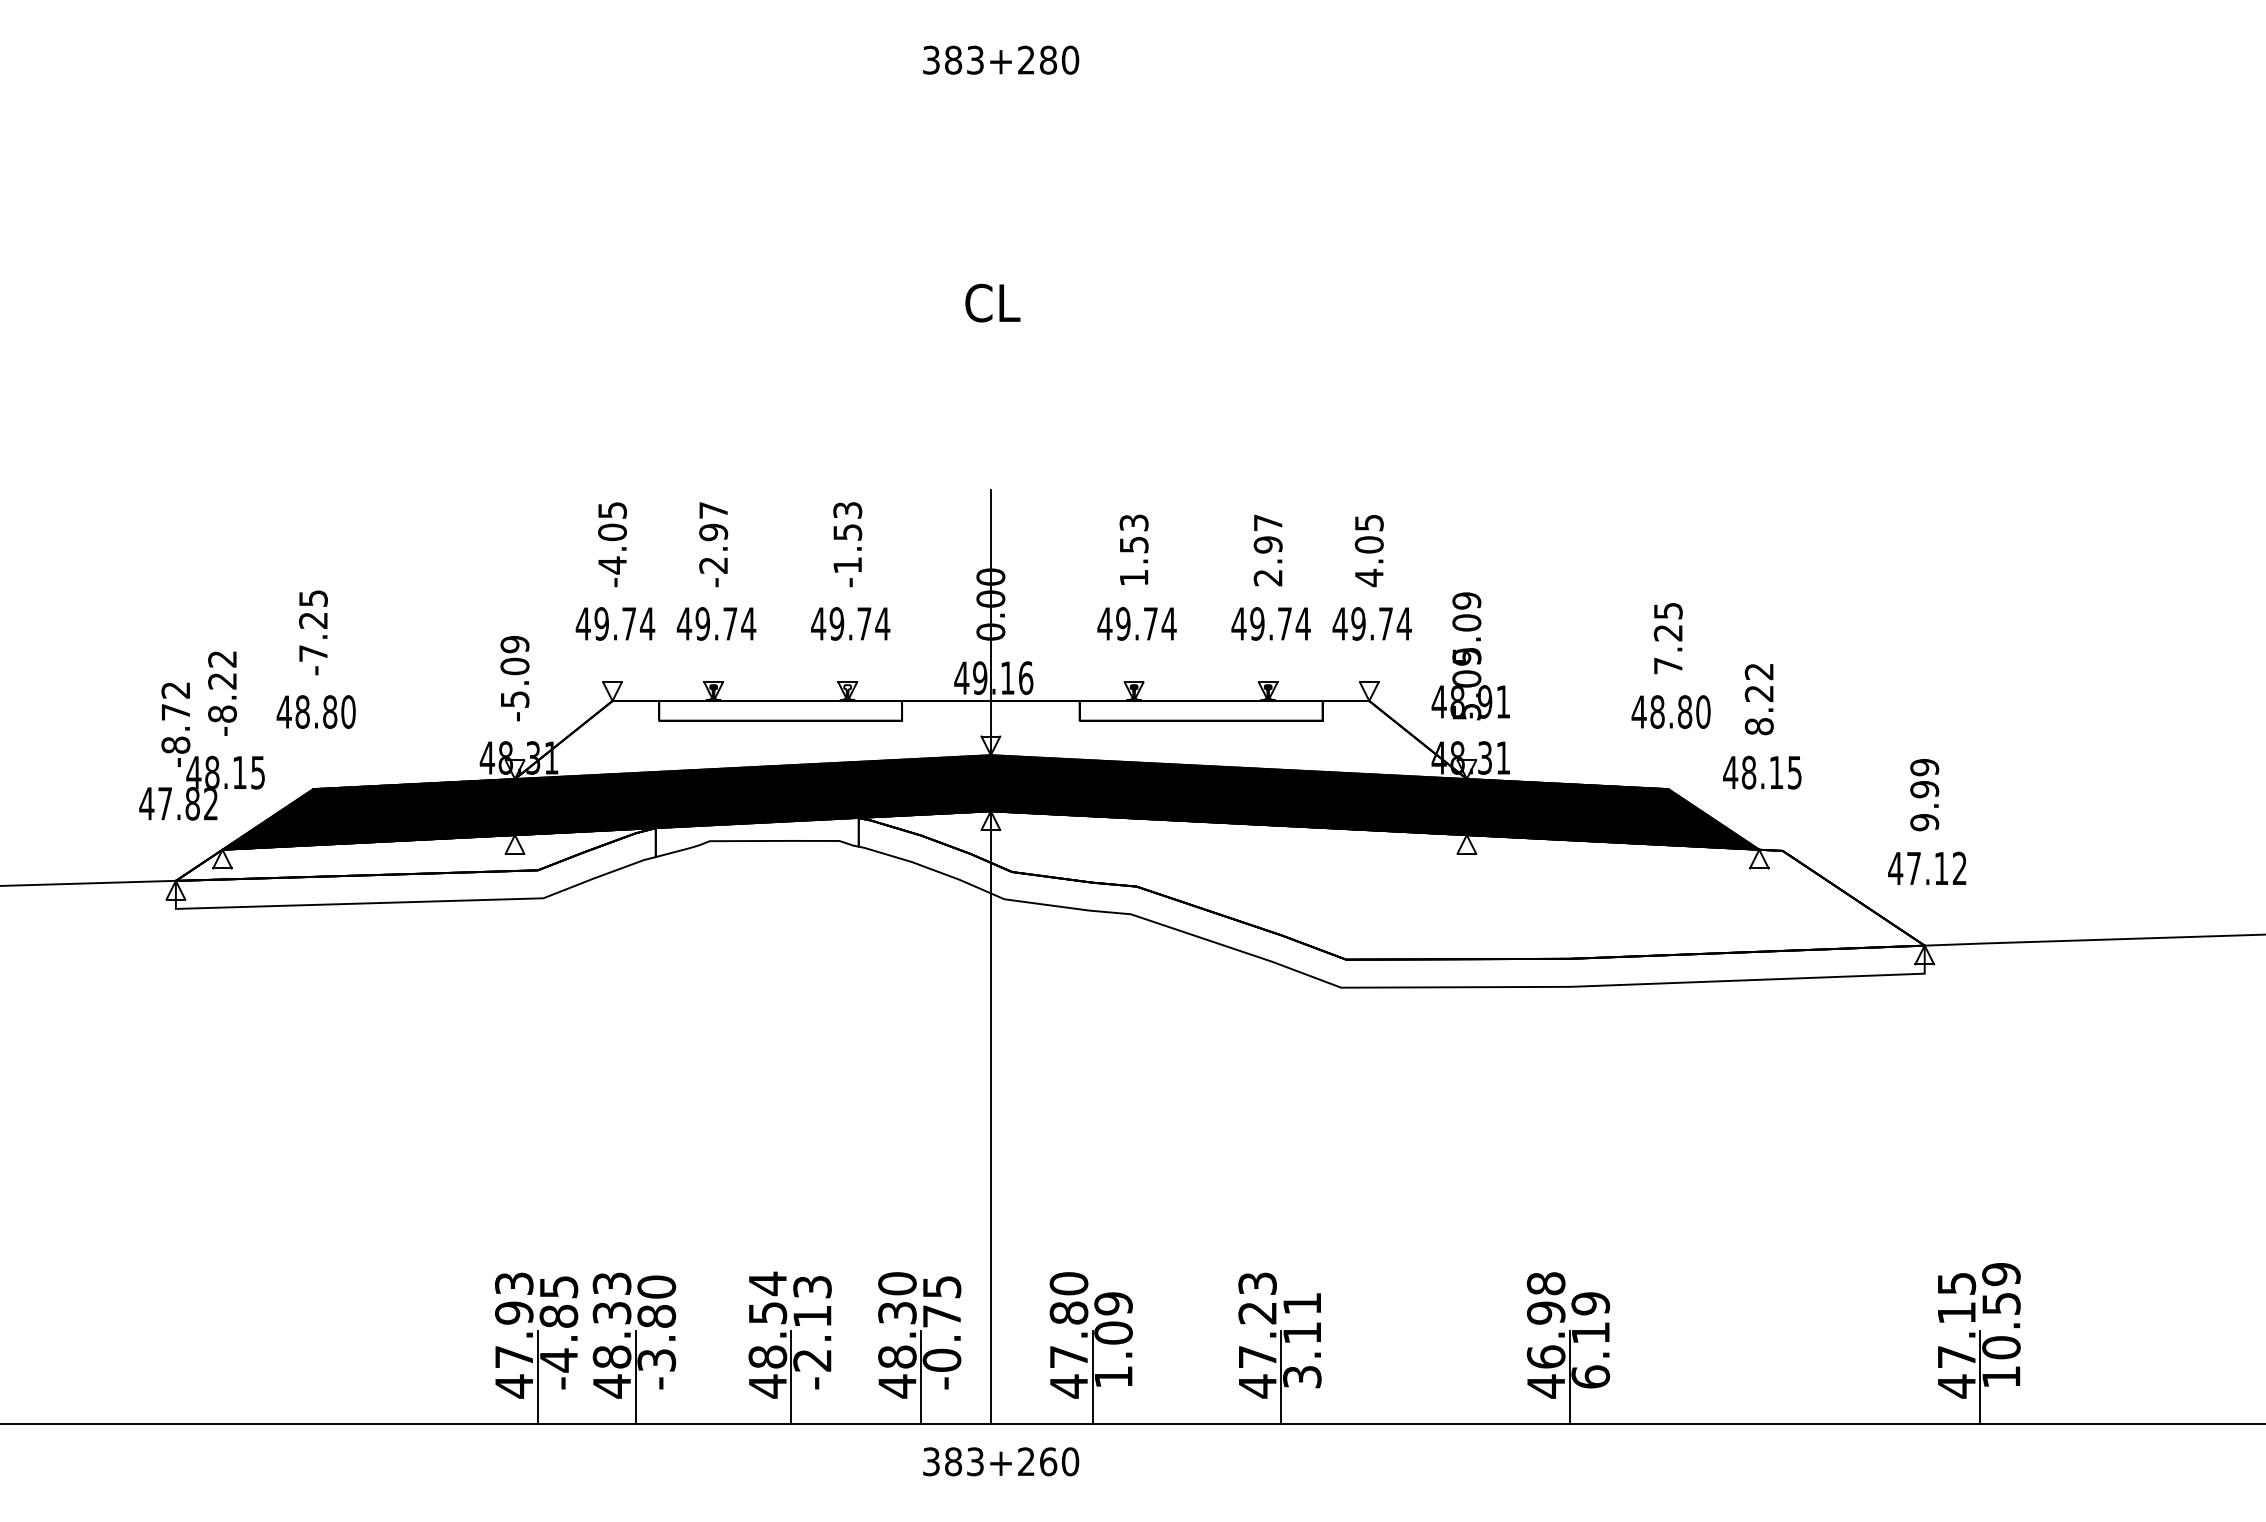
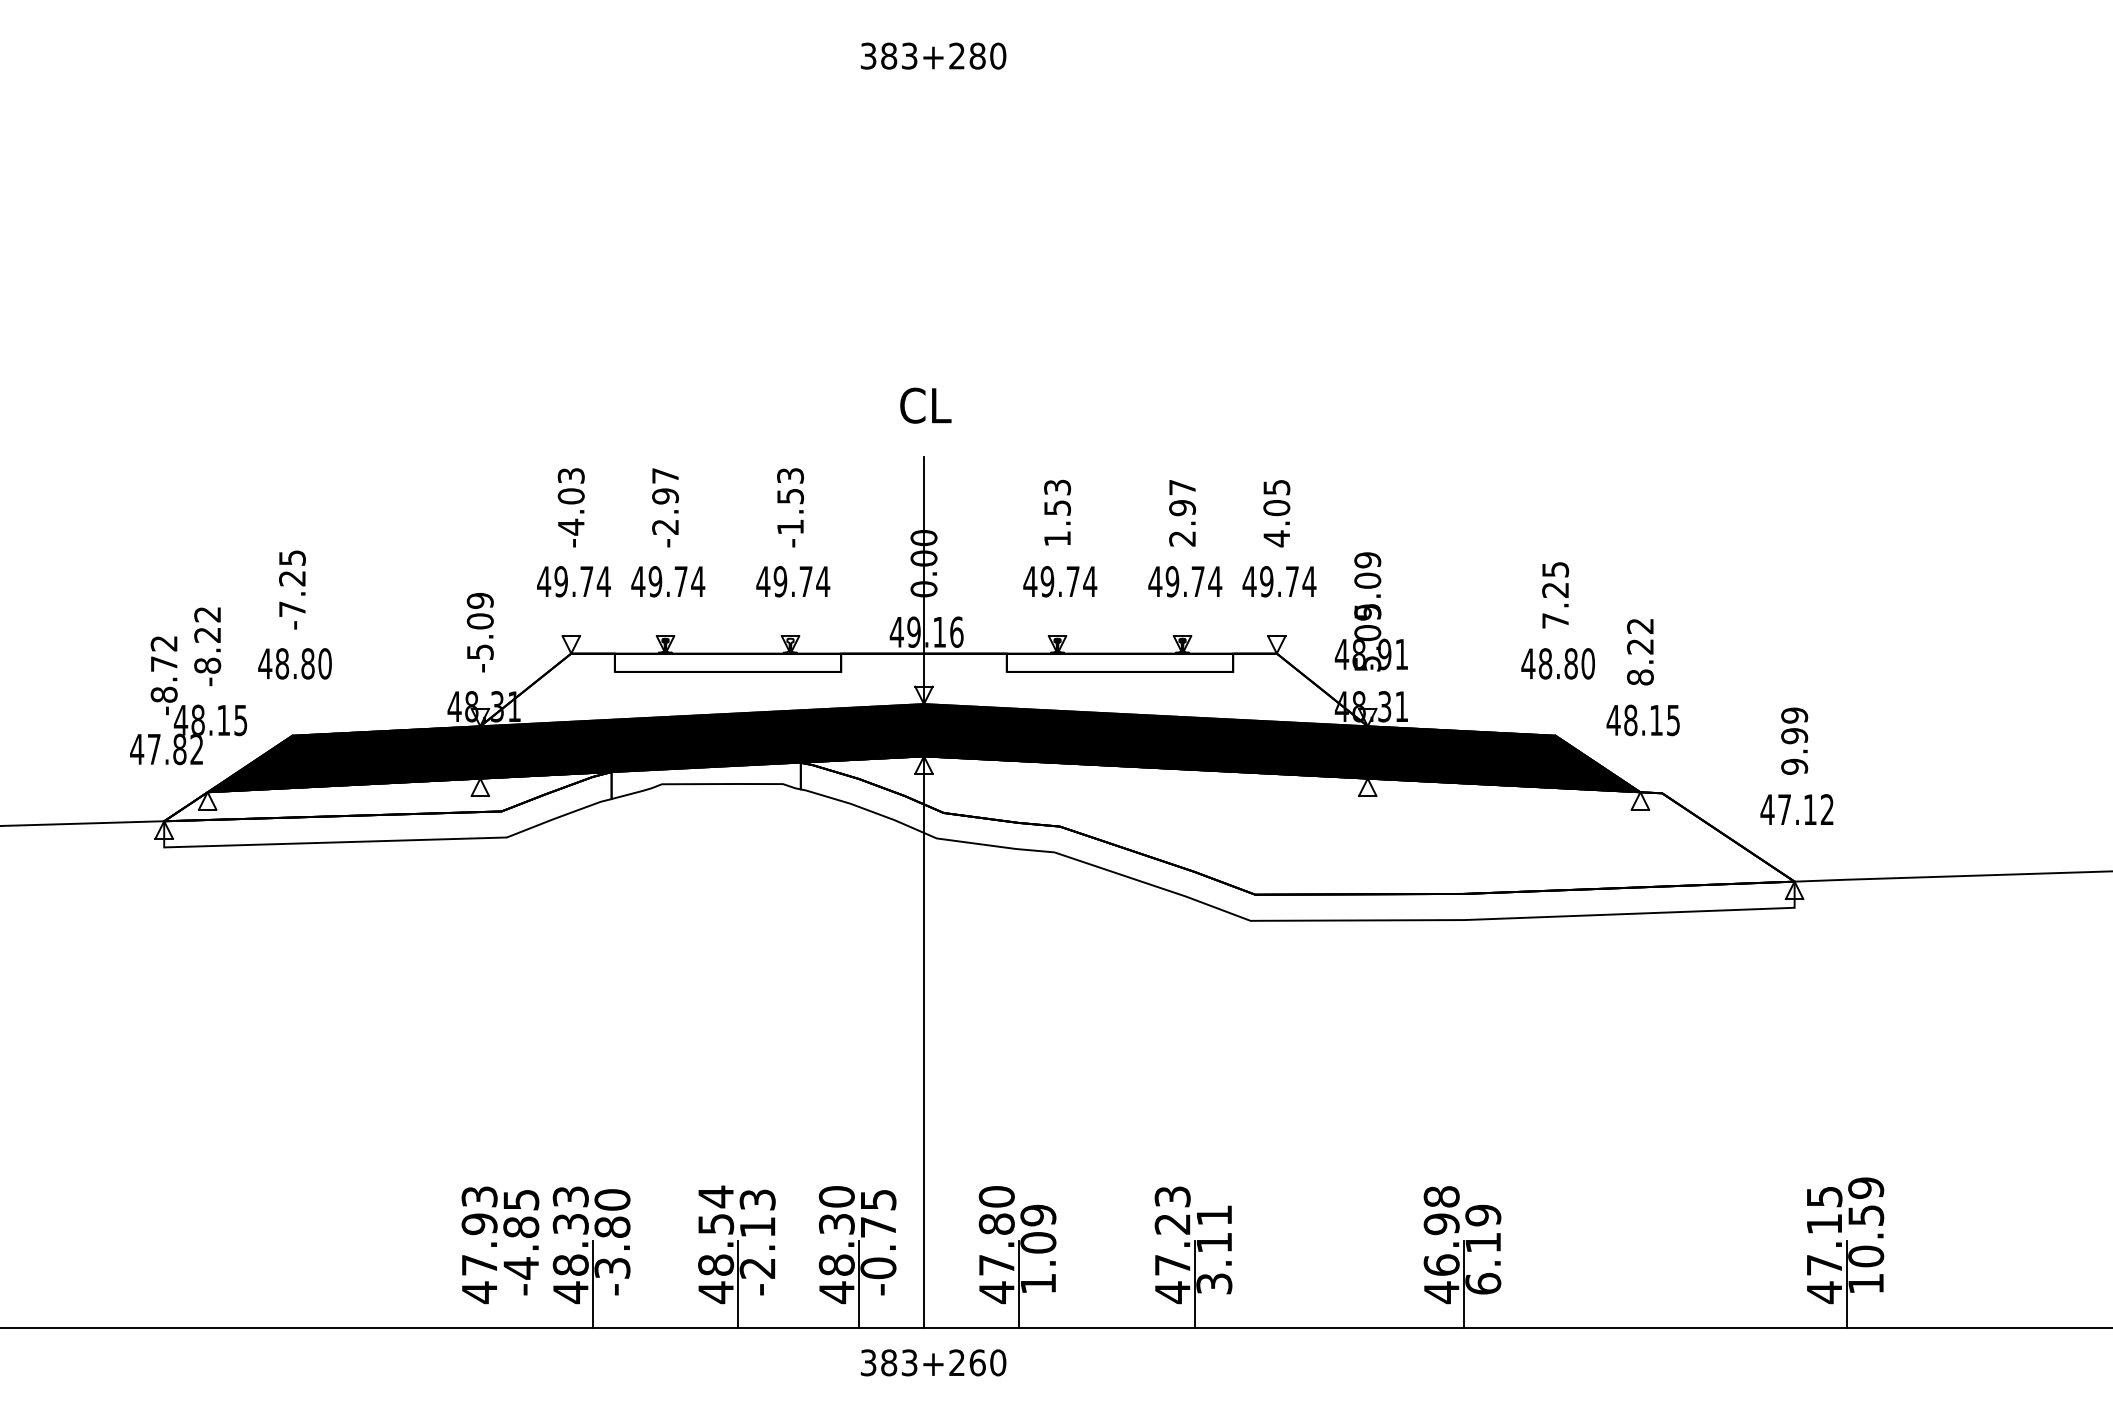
text: (992, 302) -> (925, 405), moved
text: (612, 509) -> (571, 475), -4.05 -> -4.03
line: (537, 1377) -> (501, 1284), removed

